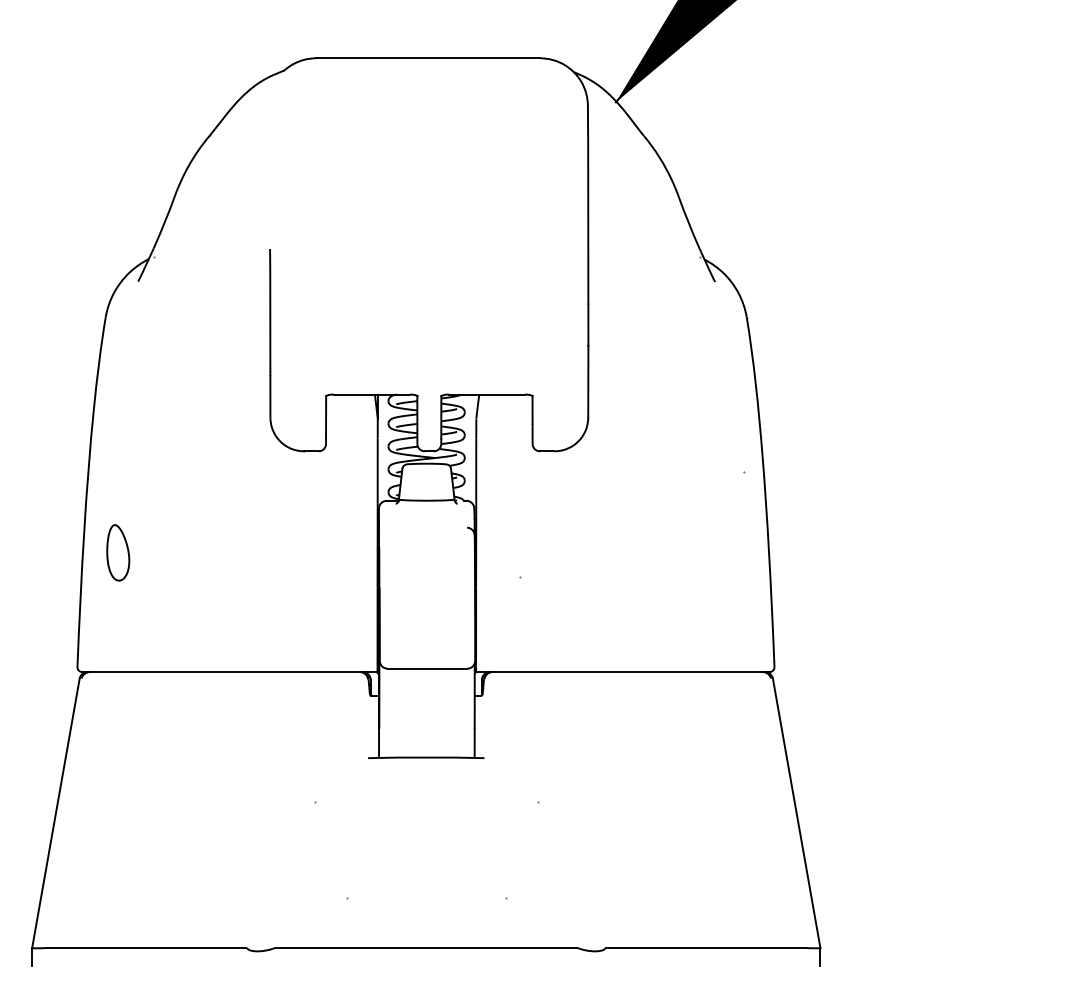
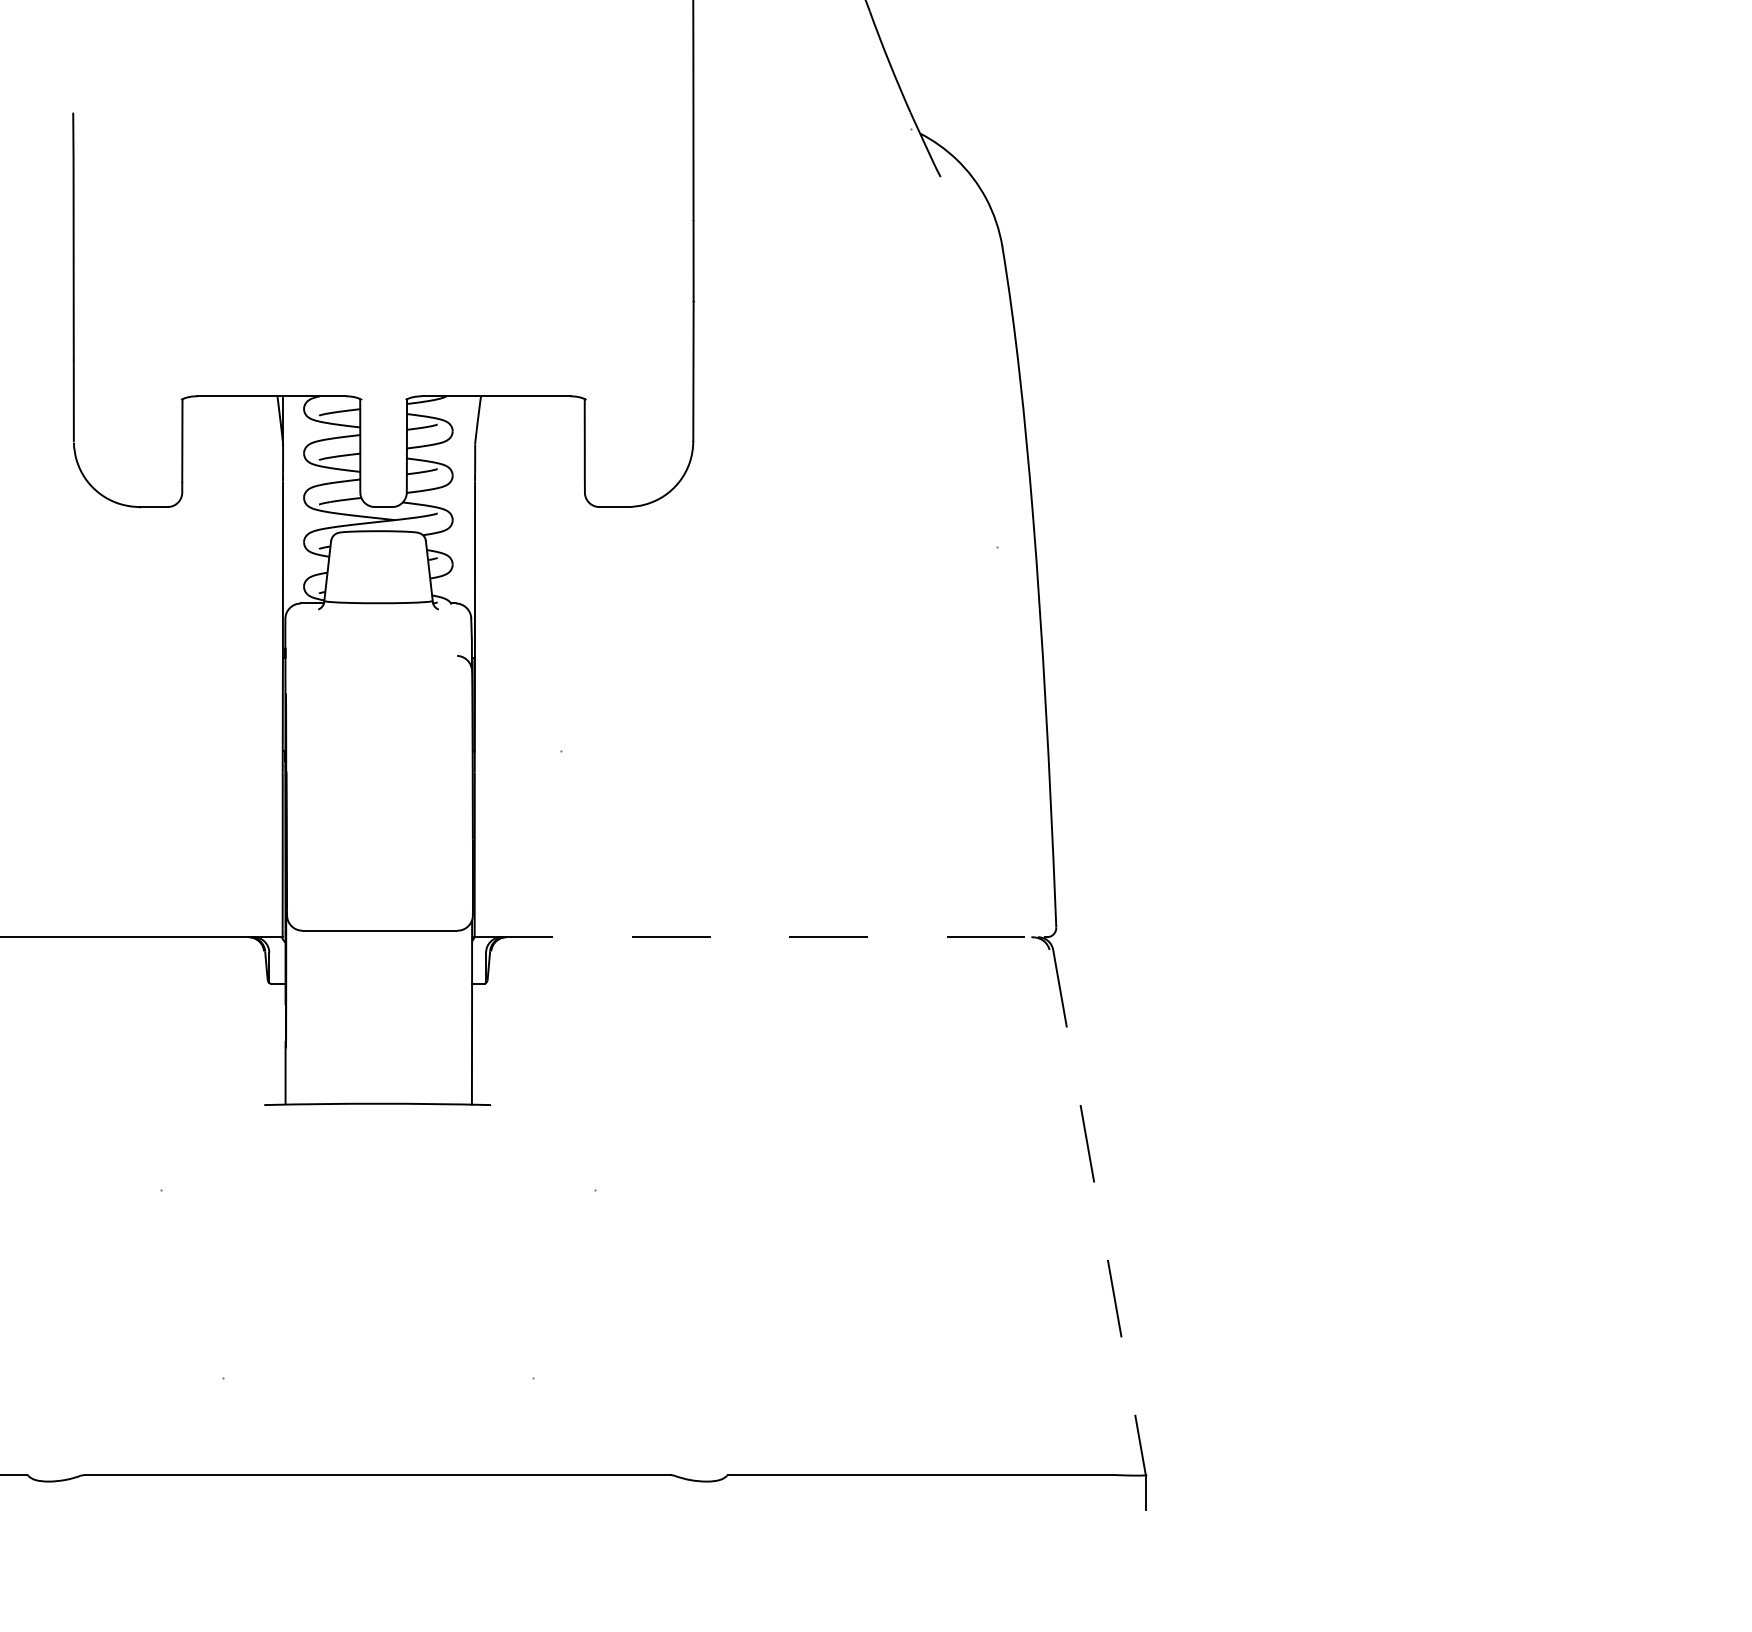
line: (622, 672) -> (760, 938), solid -> dashed
line: (796, 813) -> (1099, 1212), solid -> dashed

